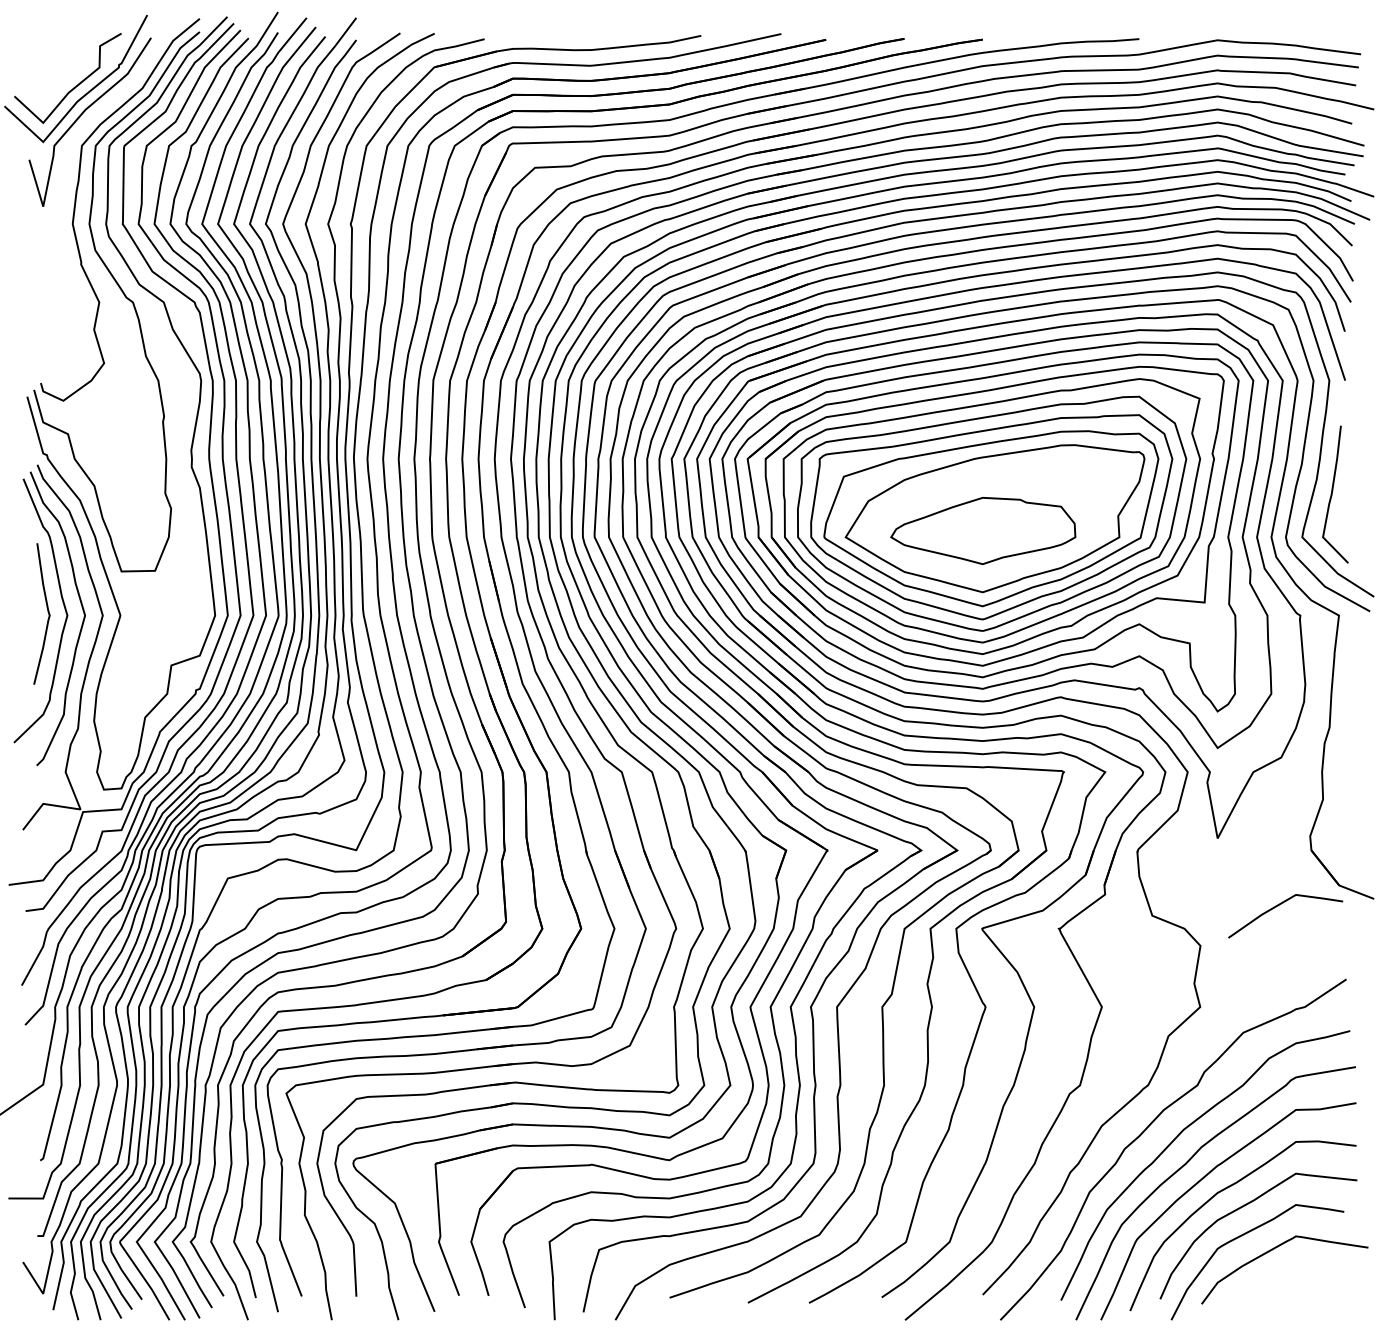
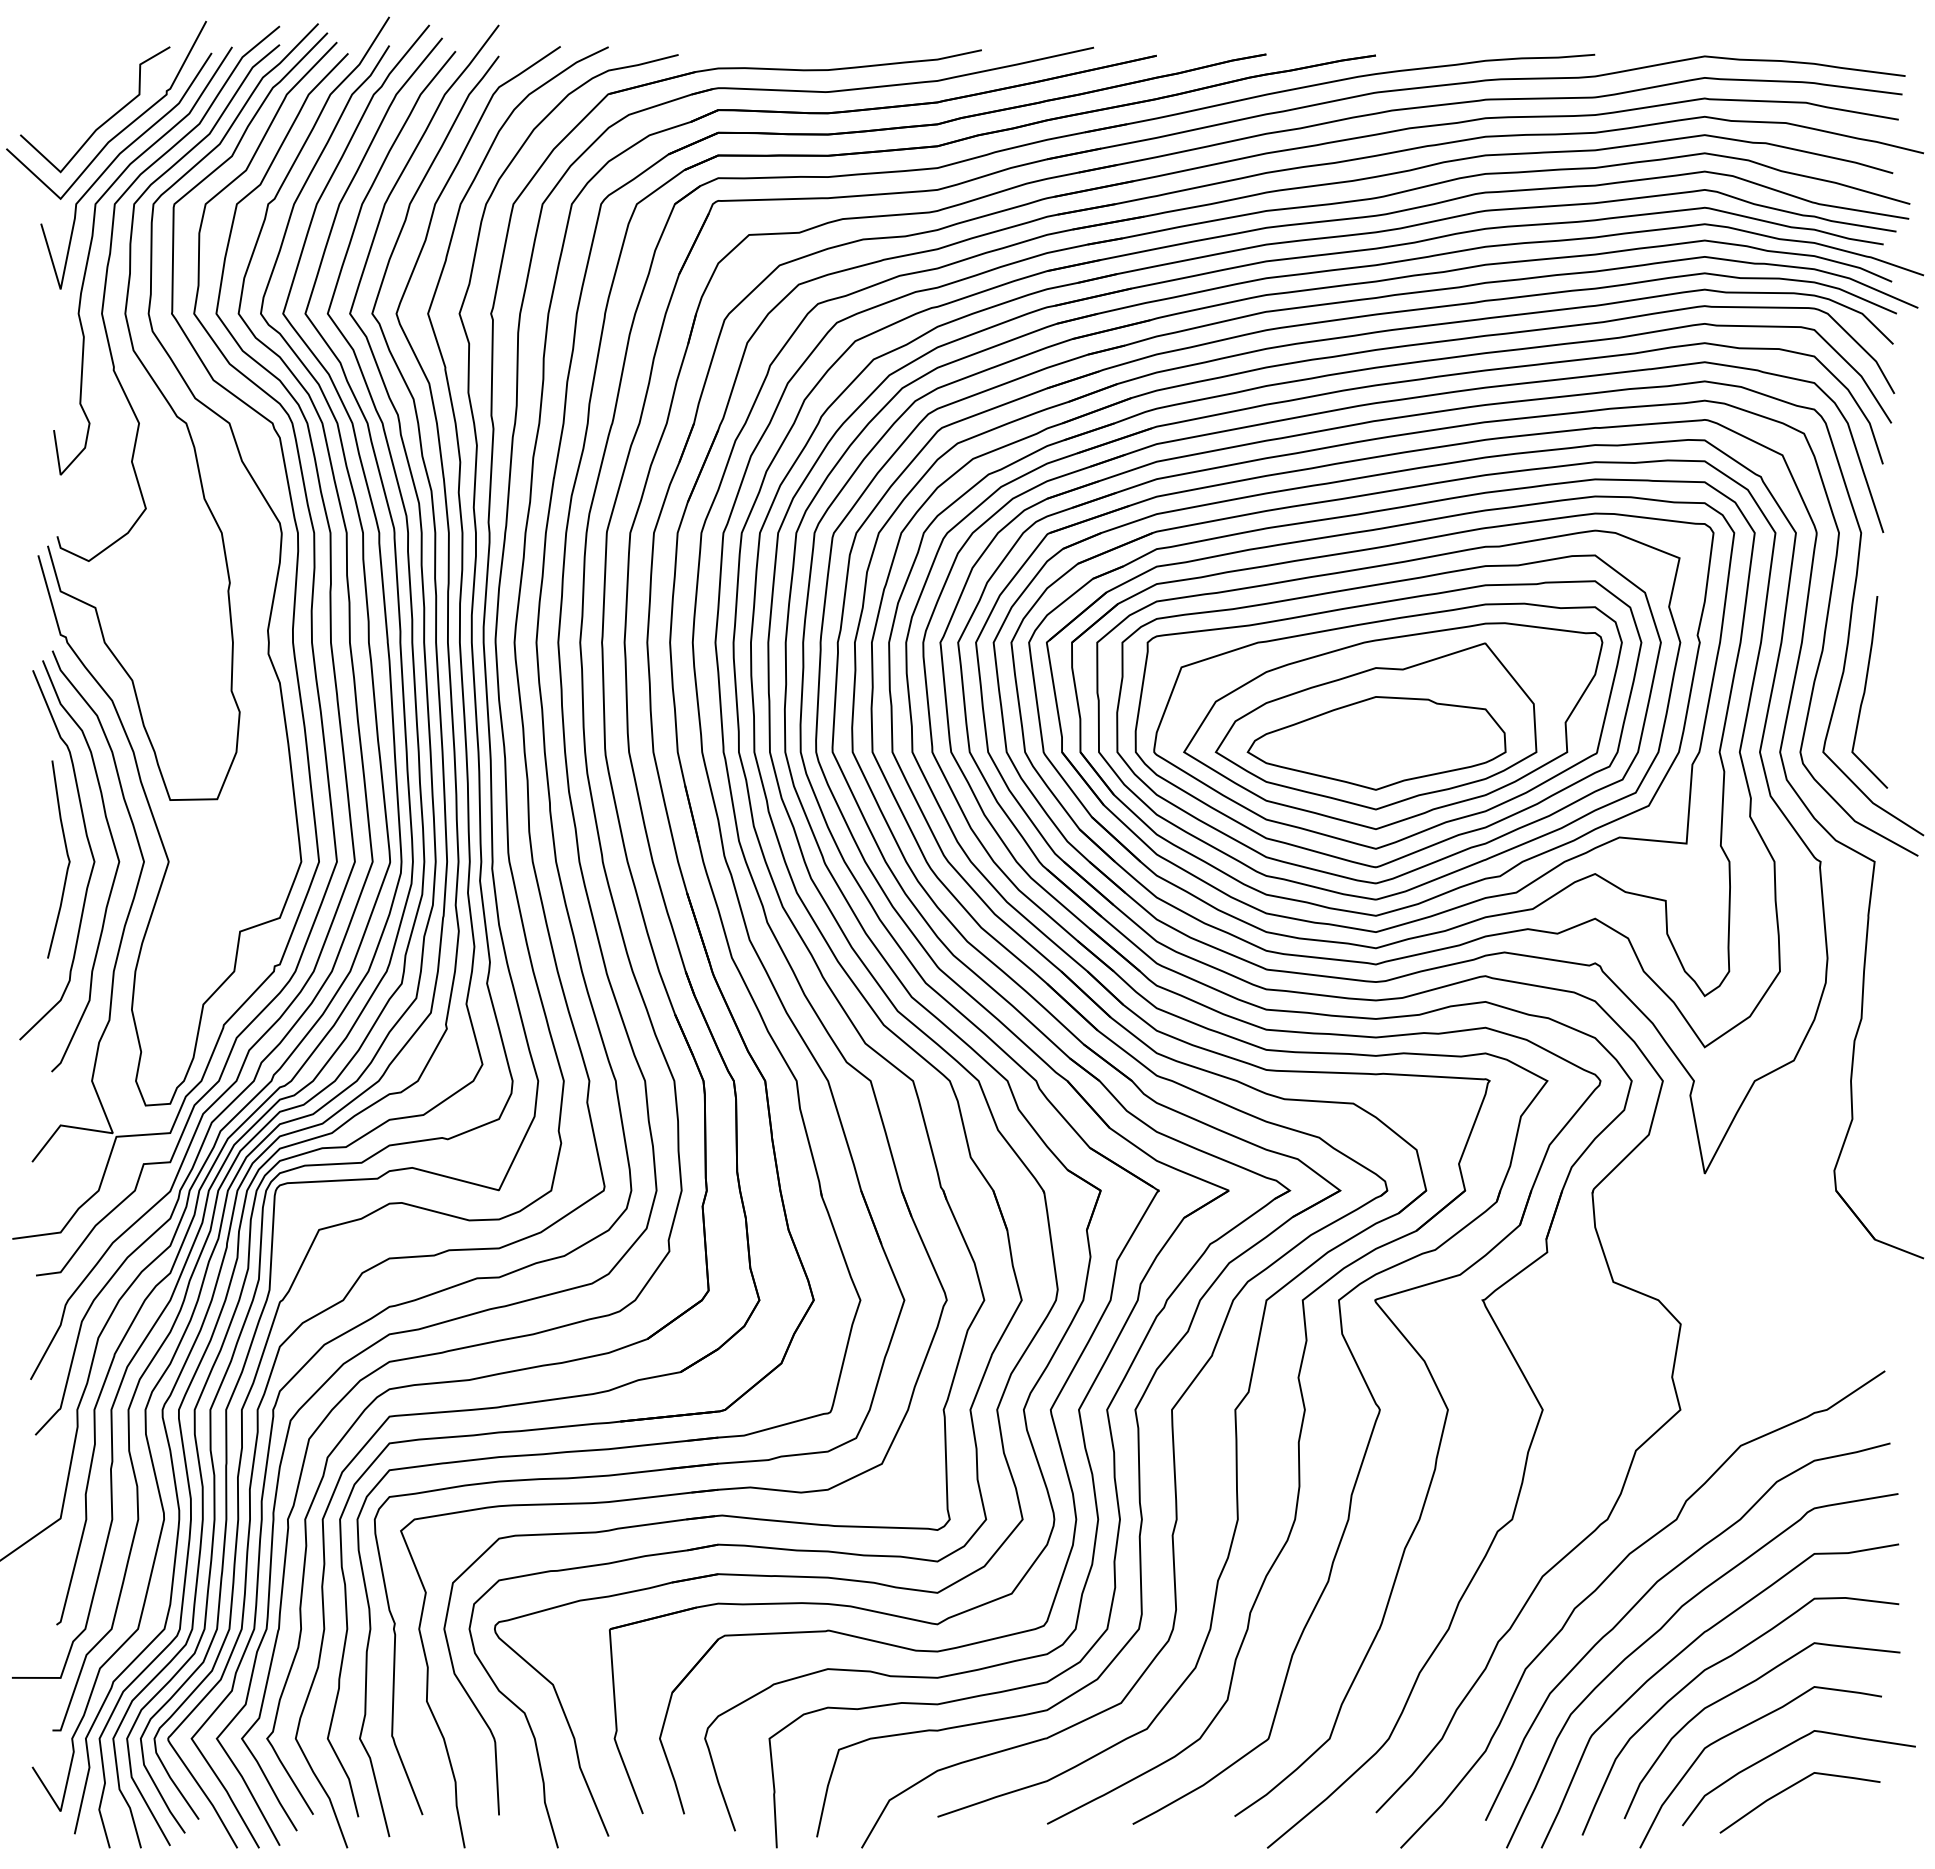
curve: (64, 180) -> (90, 252), added
part: (982, 518) -> (1375, 726), added
line: (1279, 905) -> (1791, 1787), moved

